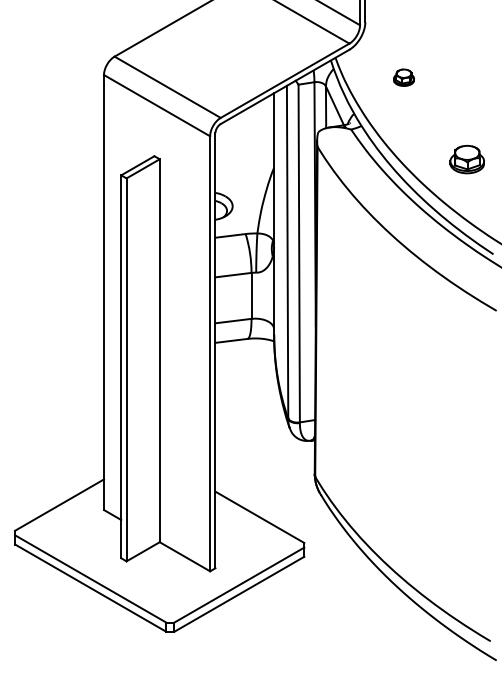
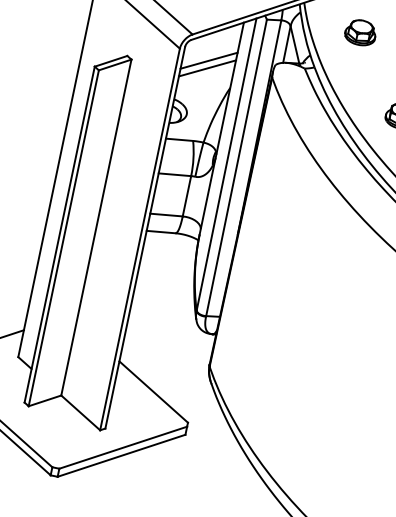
part: (403, 77) -> (360, 32), size x1.67
line: (244, 142) -> (208, 60), added
line: (244, 151) -> (207, 68), added

